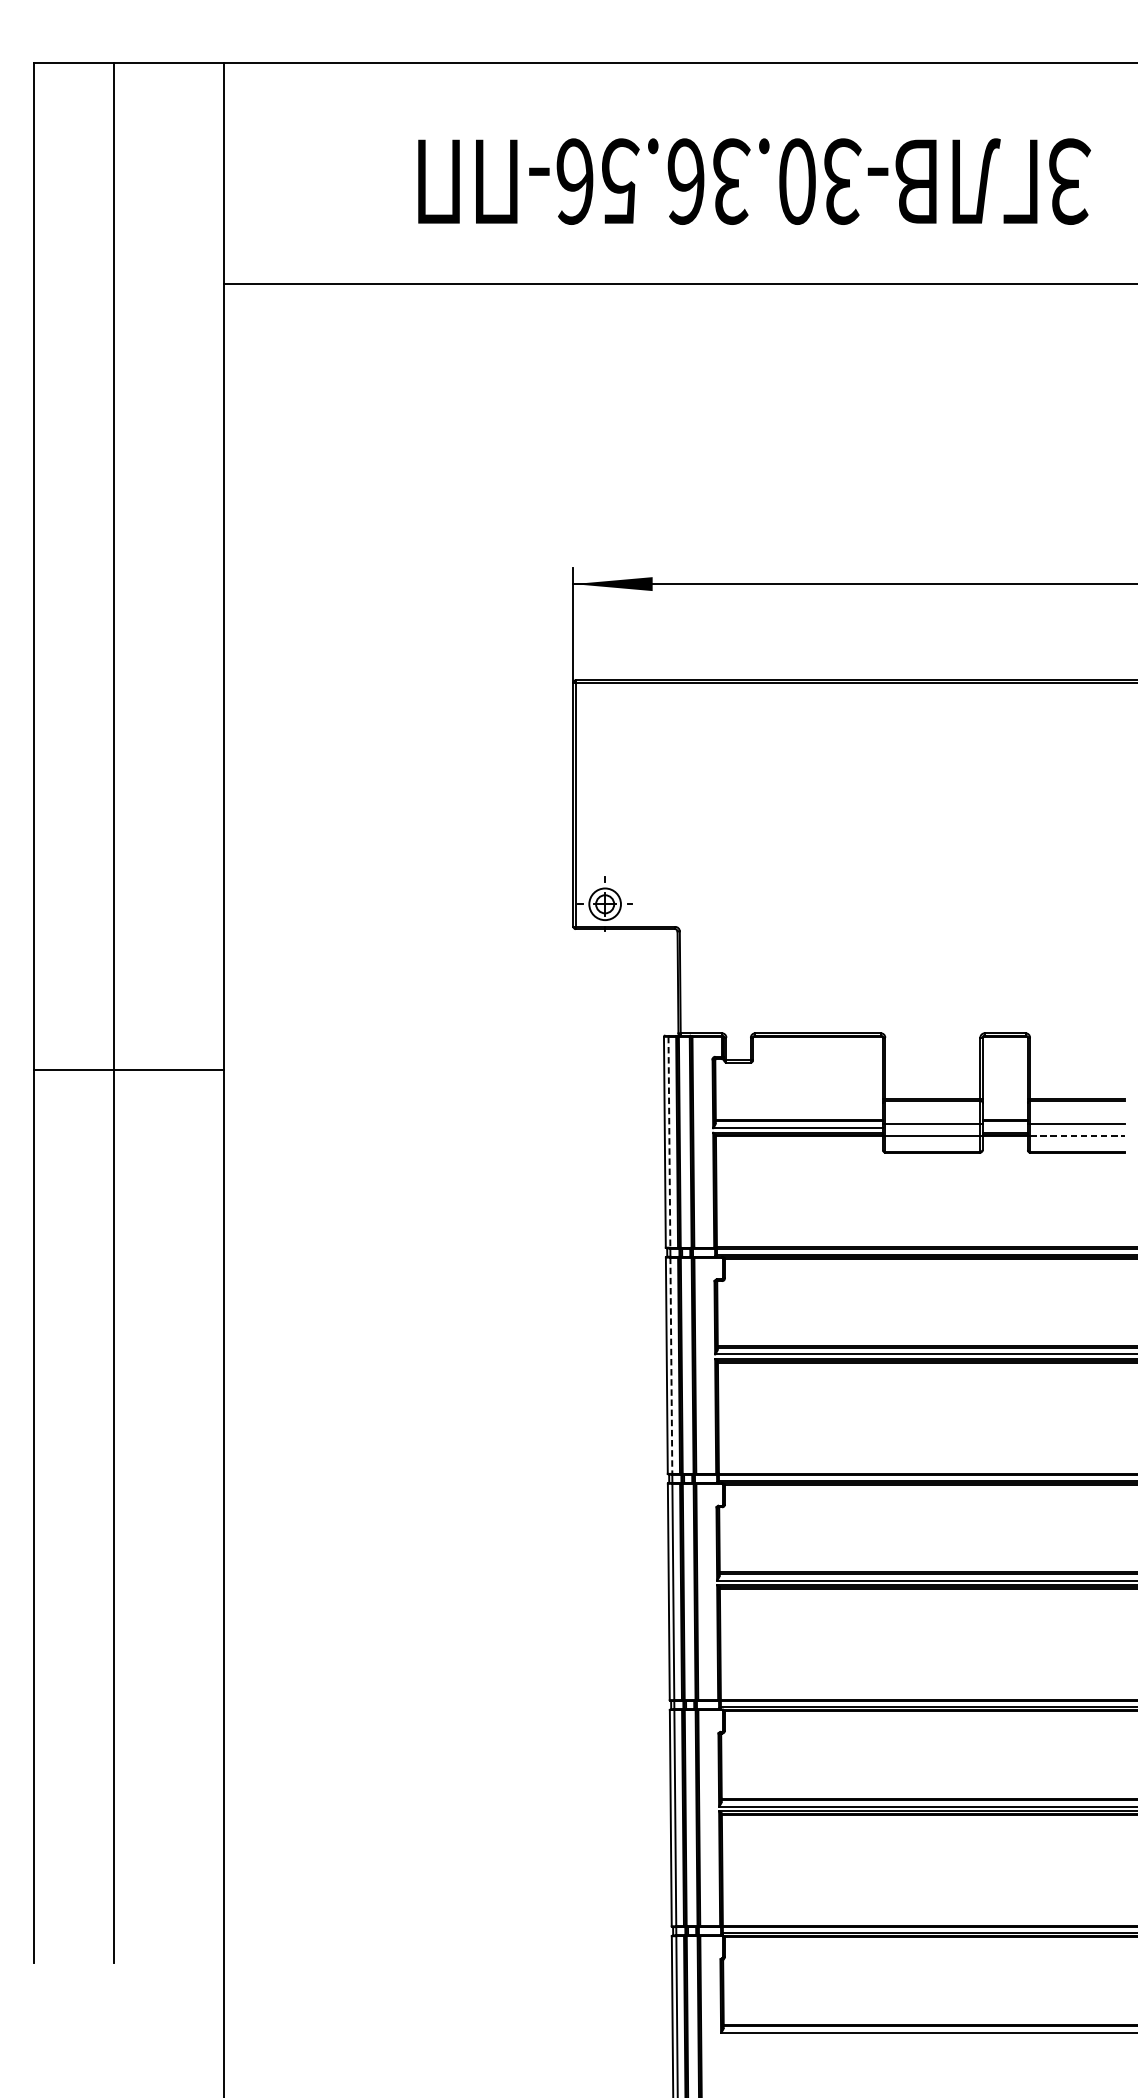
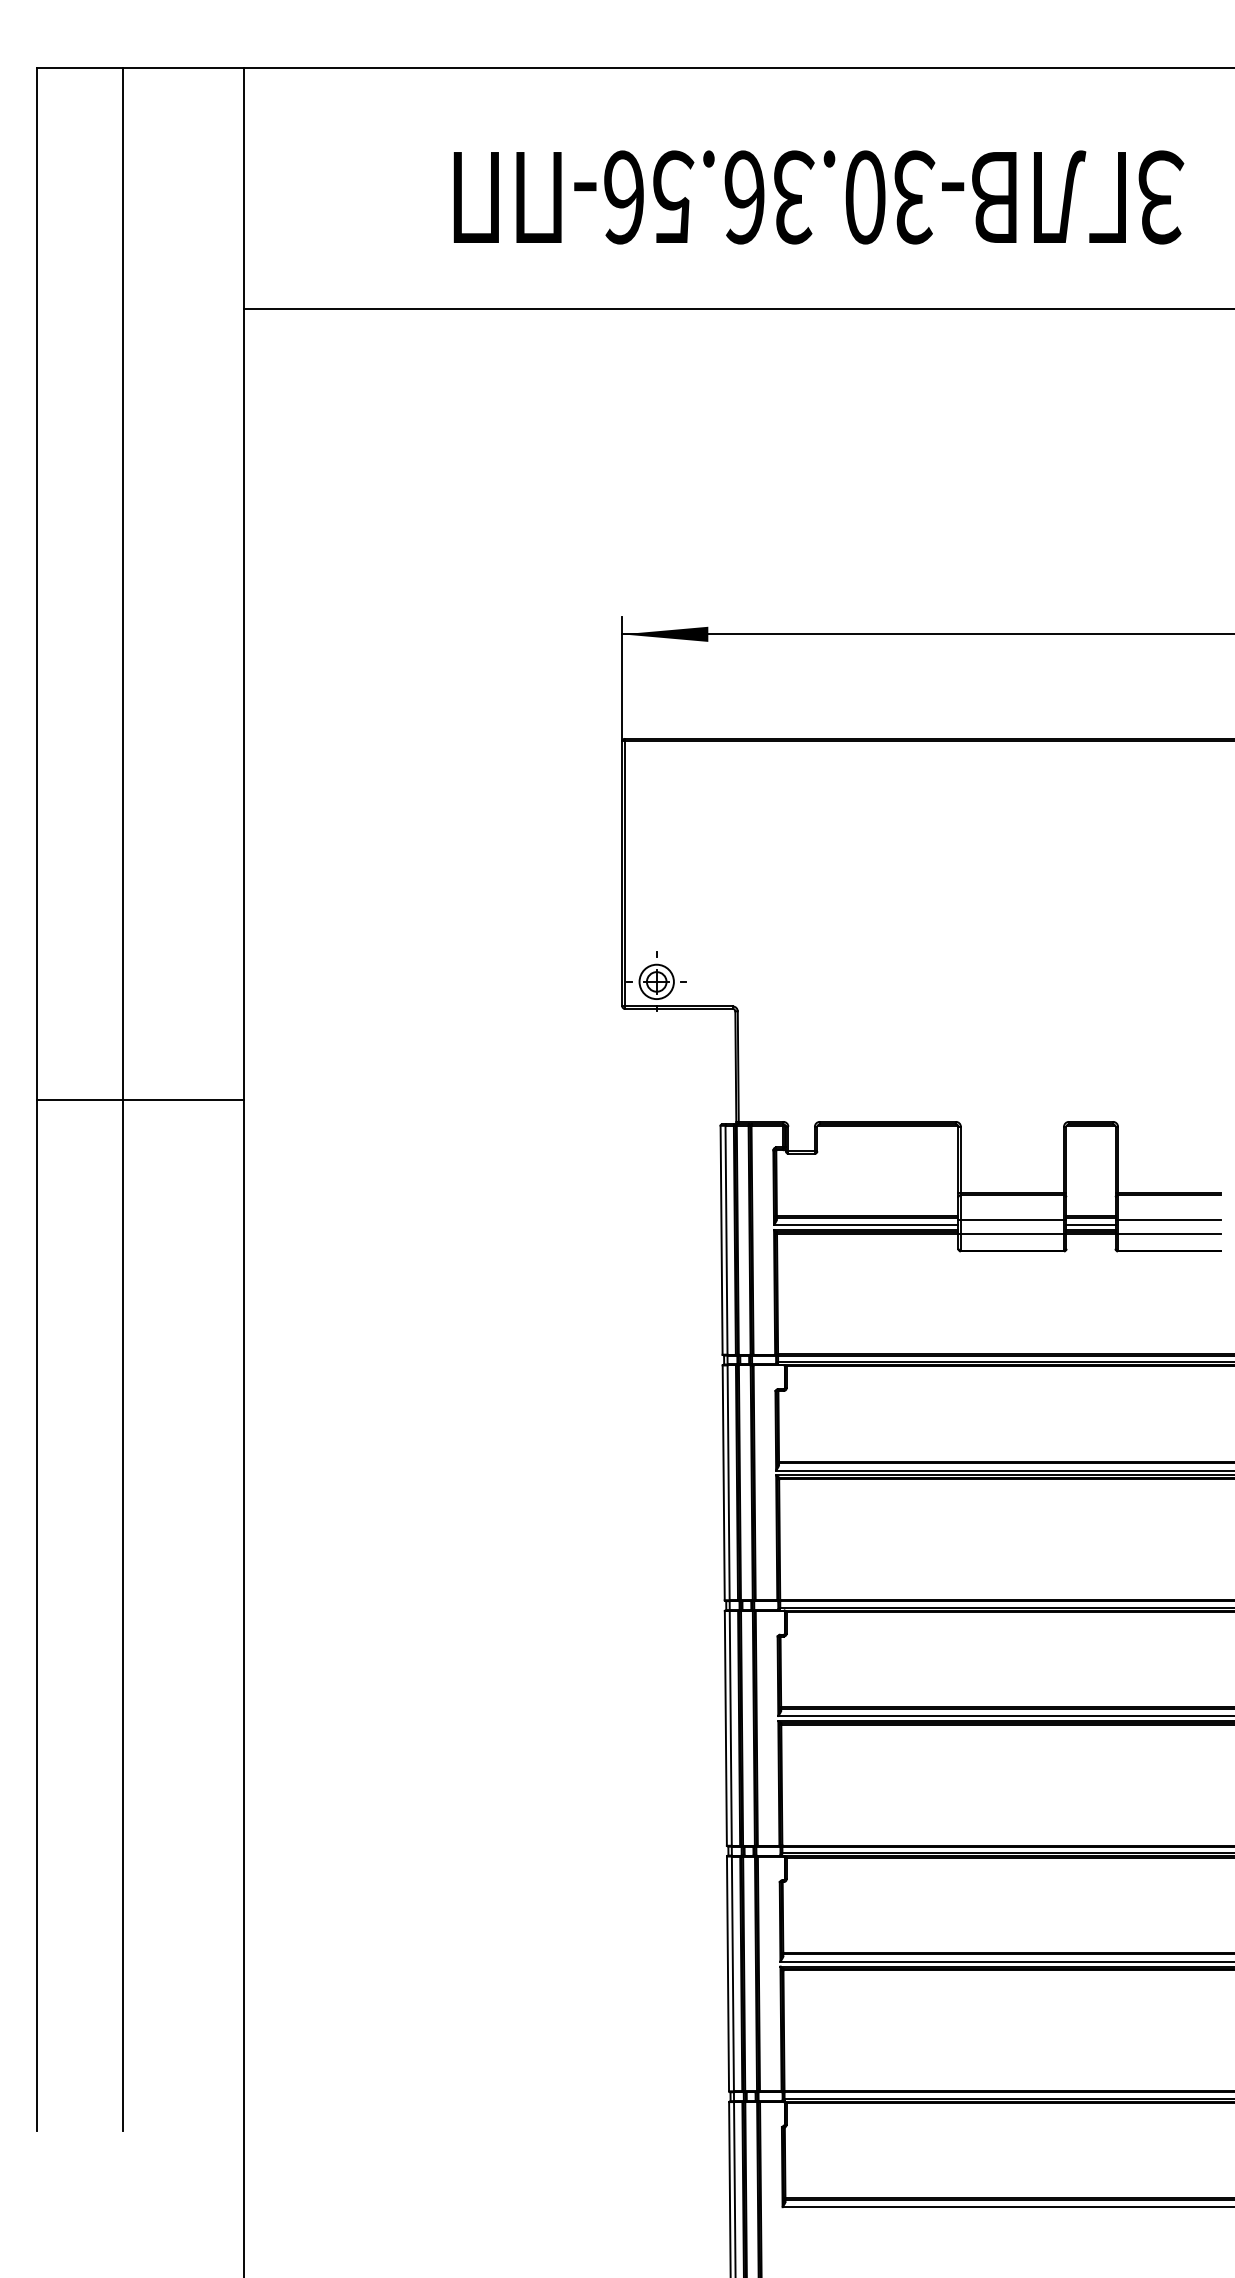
line: (129, 1069) -> (140, 1099), moved
line: (1004, 1128) -> (1090, 1225), added
line: (1077, 1136) -> (1169, 1233), dashed -> solid
line: (669, 1142) -> (726, 1240), dashed -> solid
line: (671, 1366) -> (728, 1483), dashed -> solid

